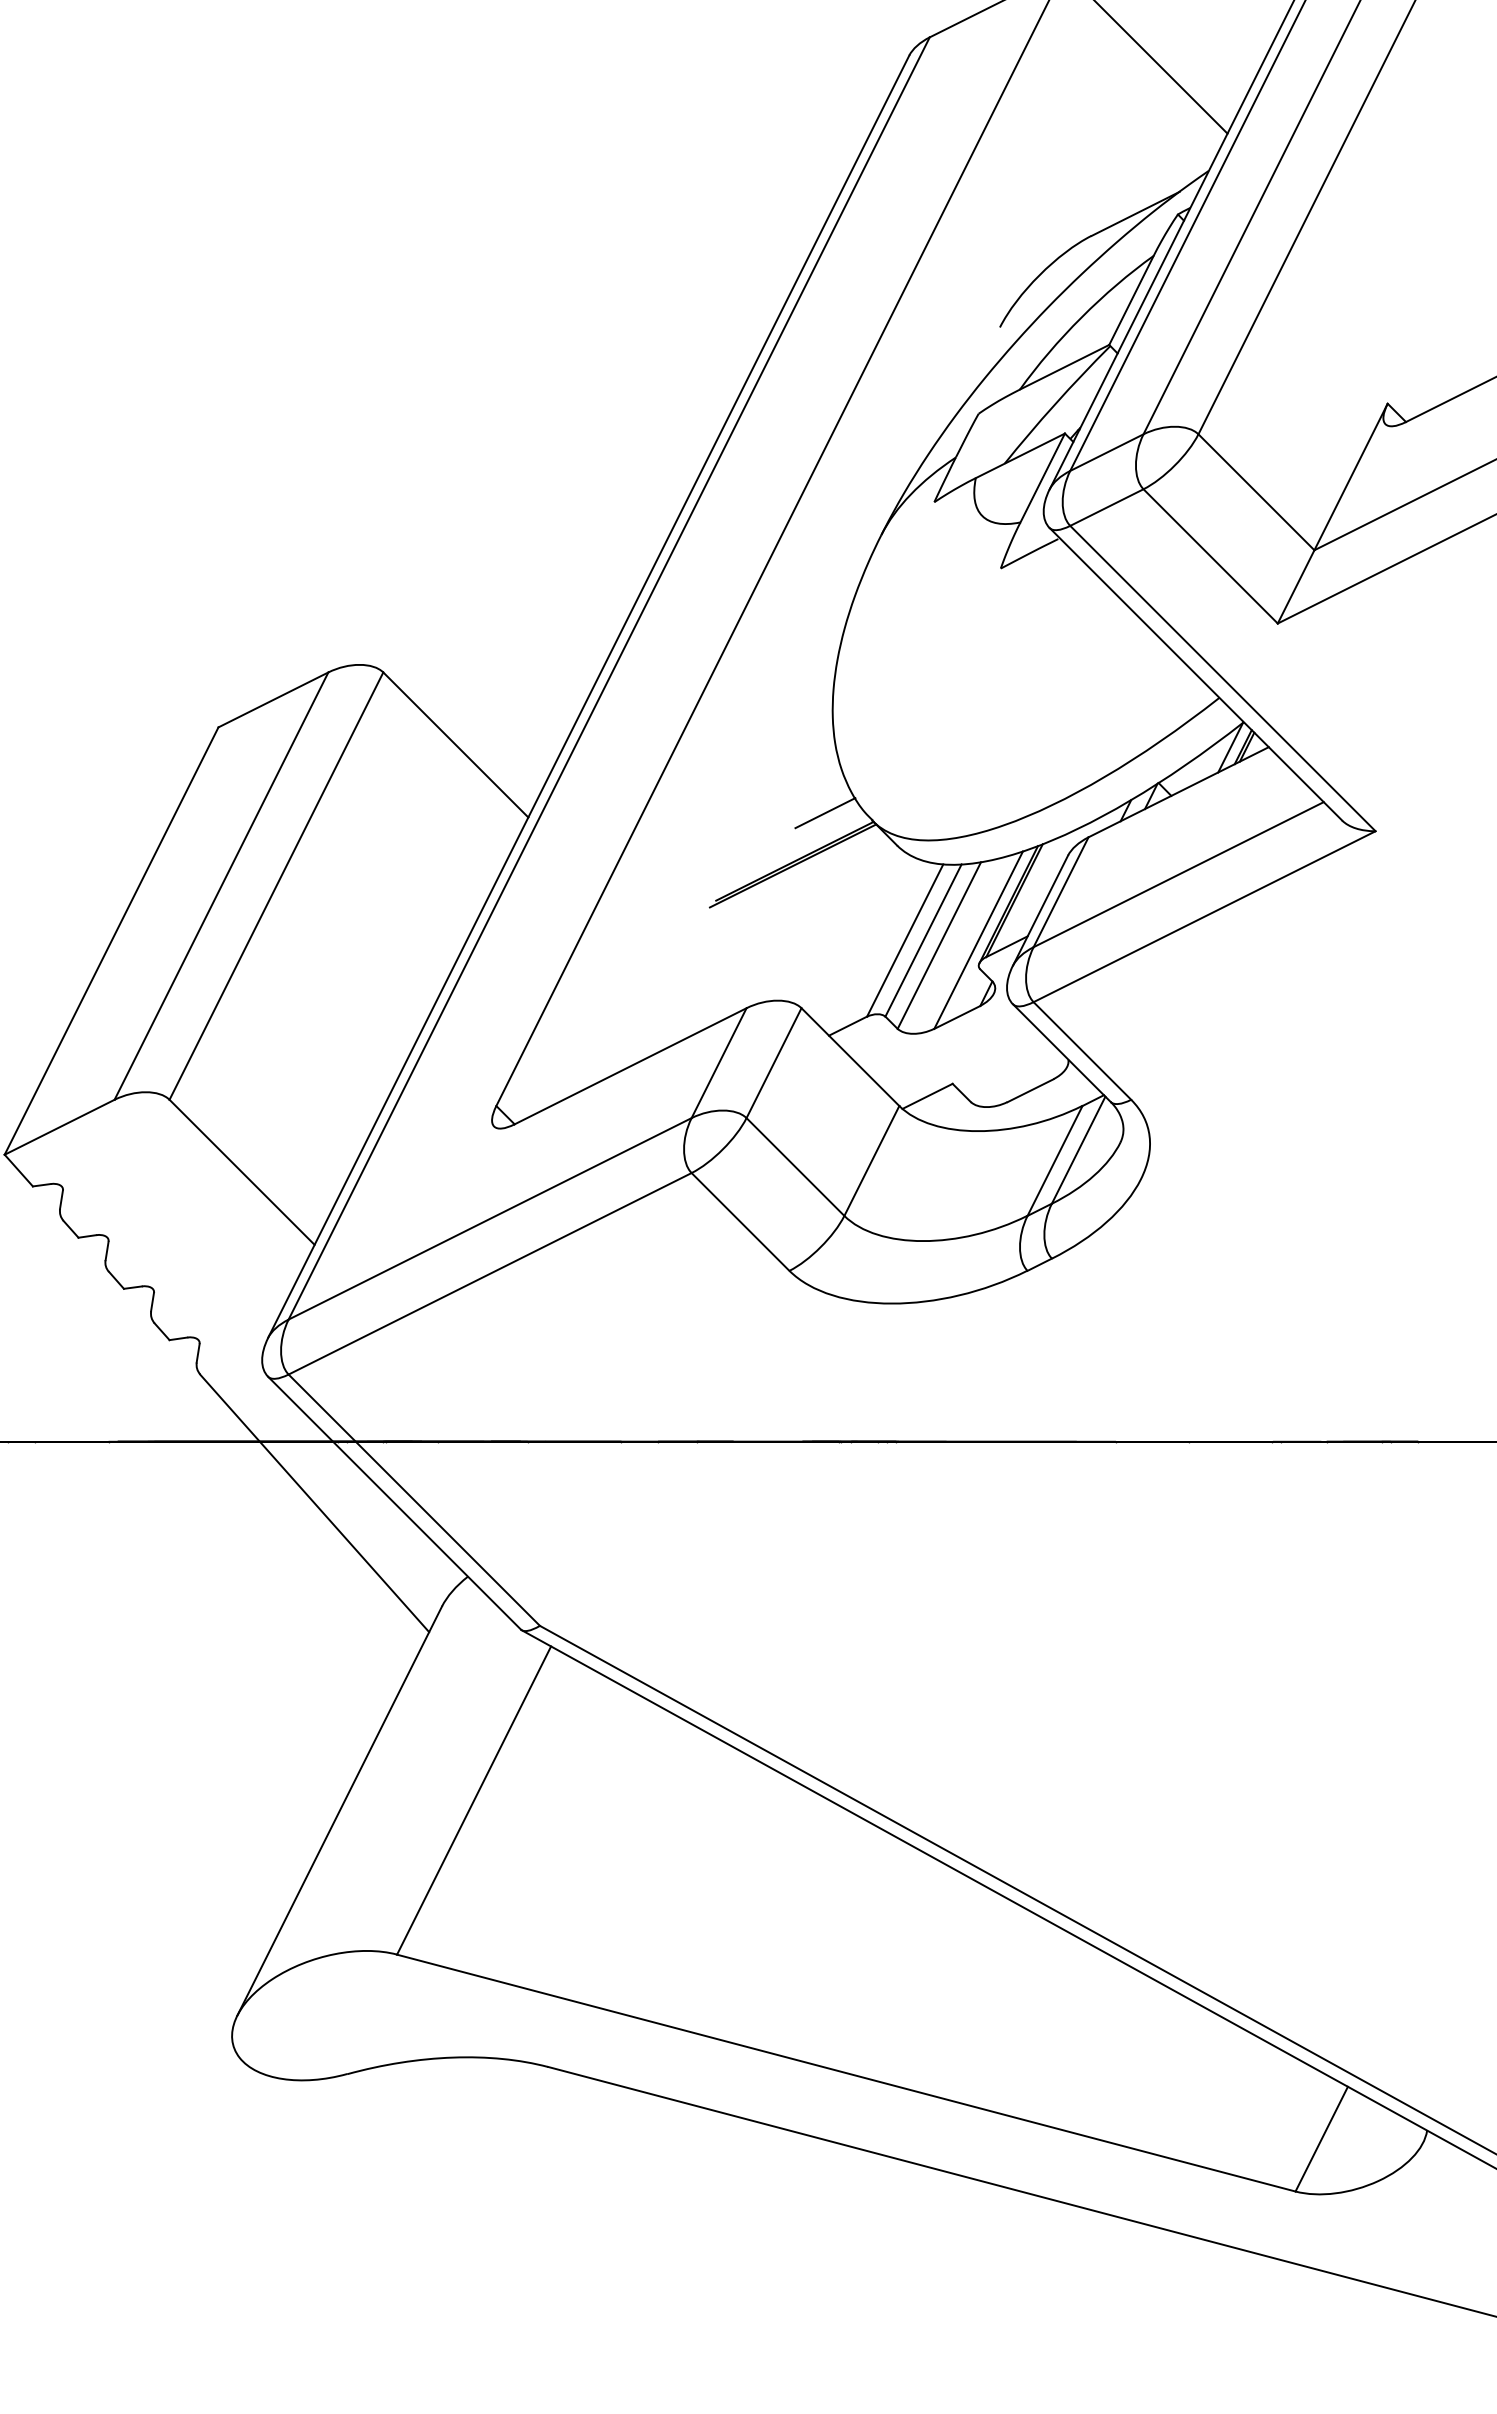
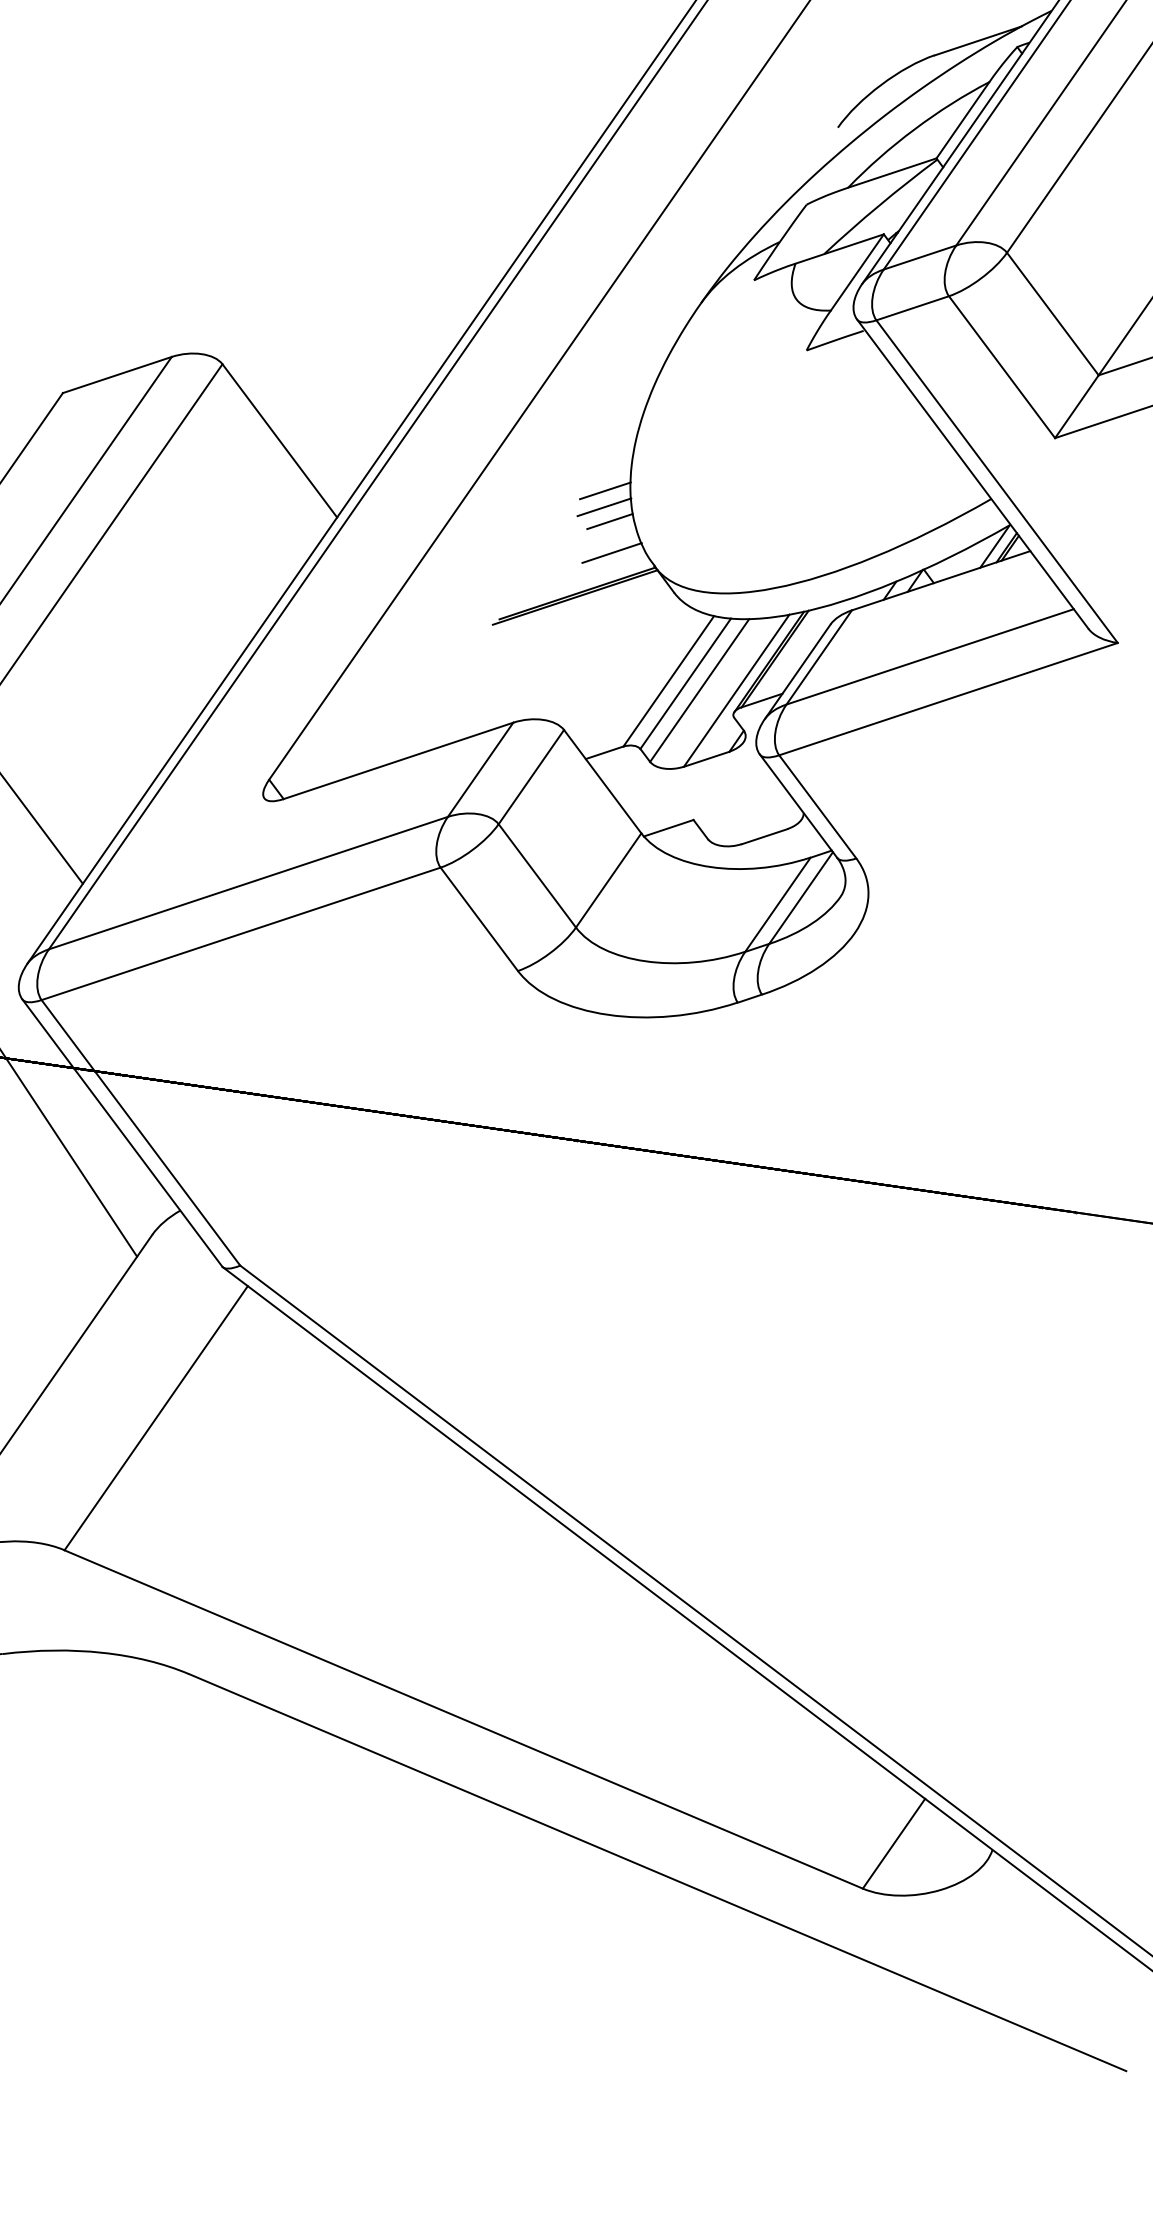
line: (808, 747) -> (605, 490), added
line: (810, 765) -> (604, 507), added
line: (818, 779) -> (610, 521), added

